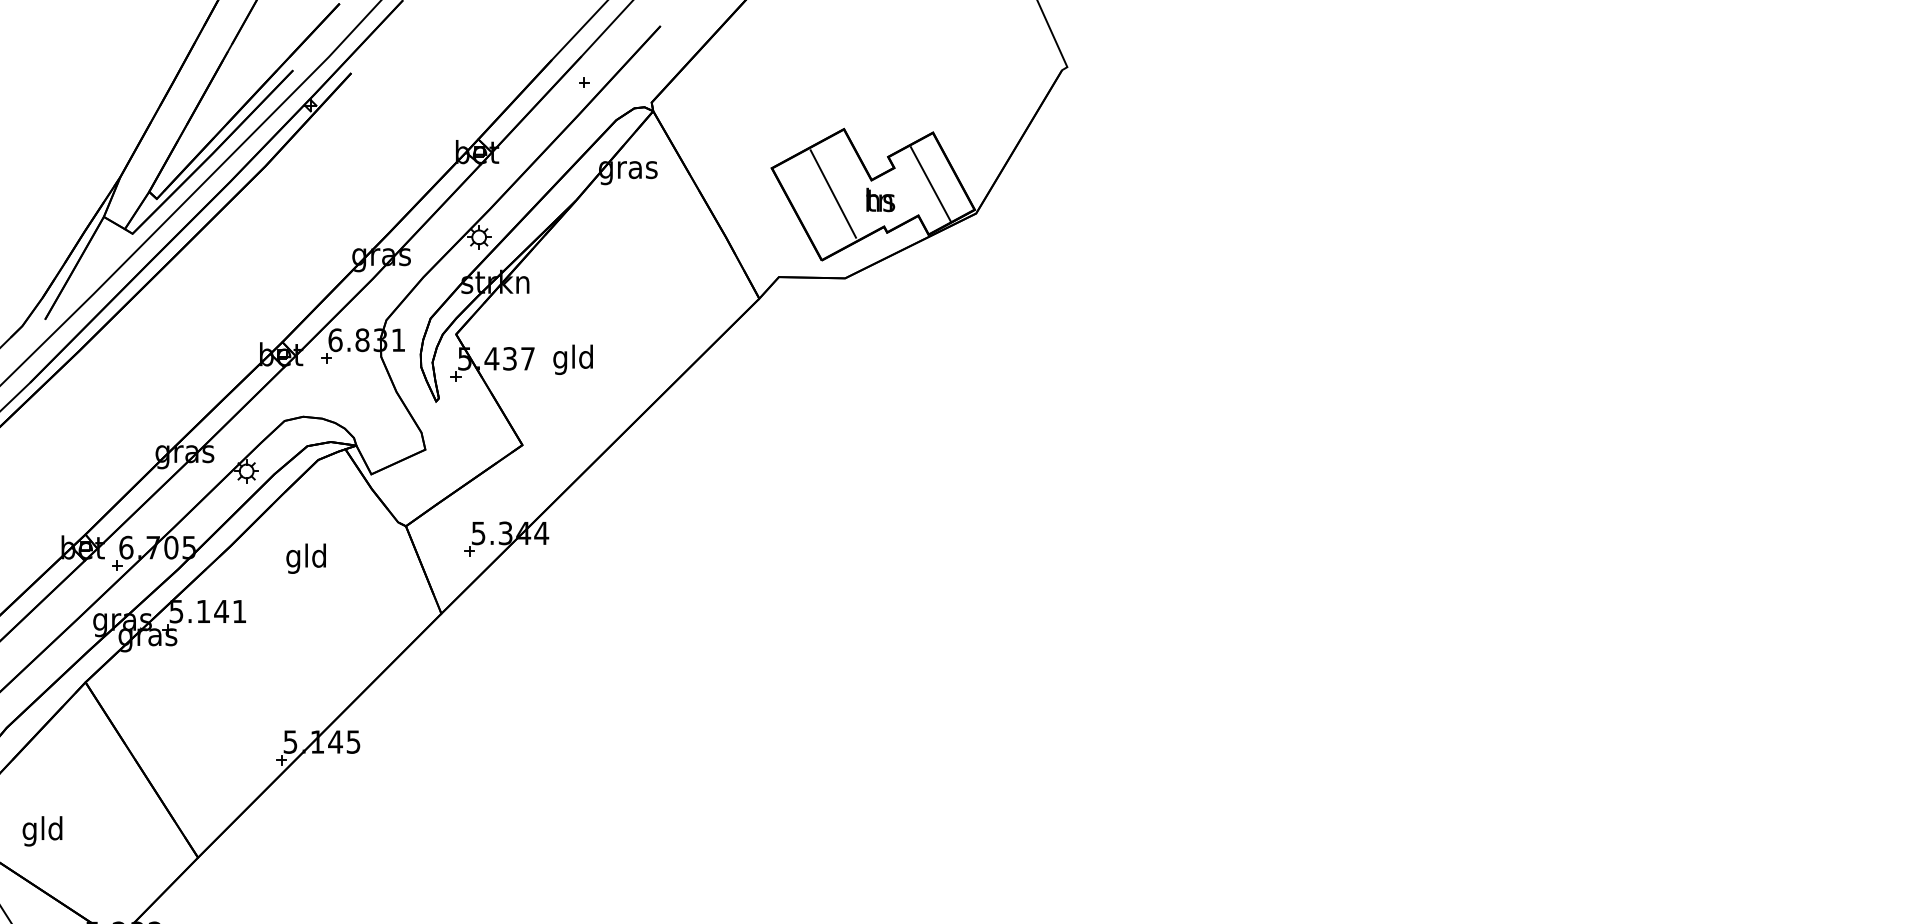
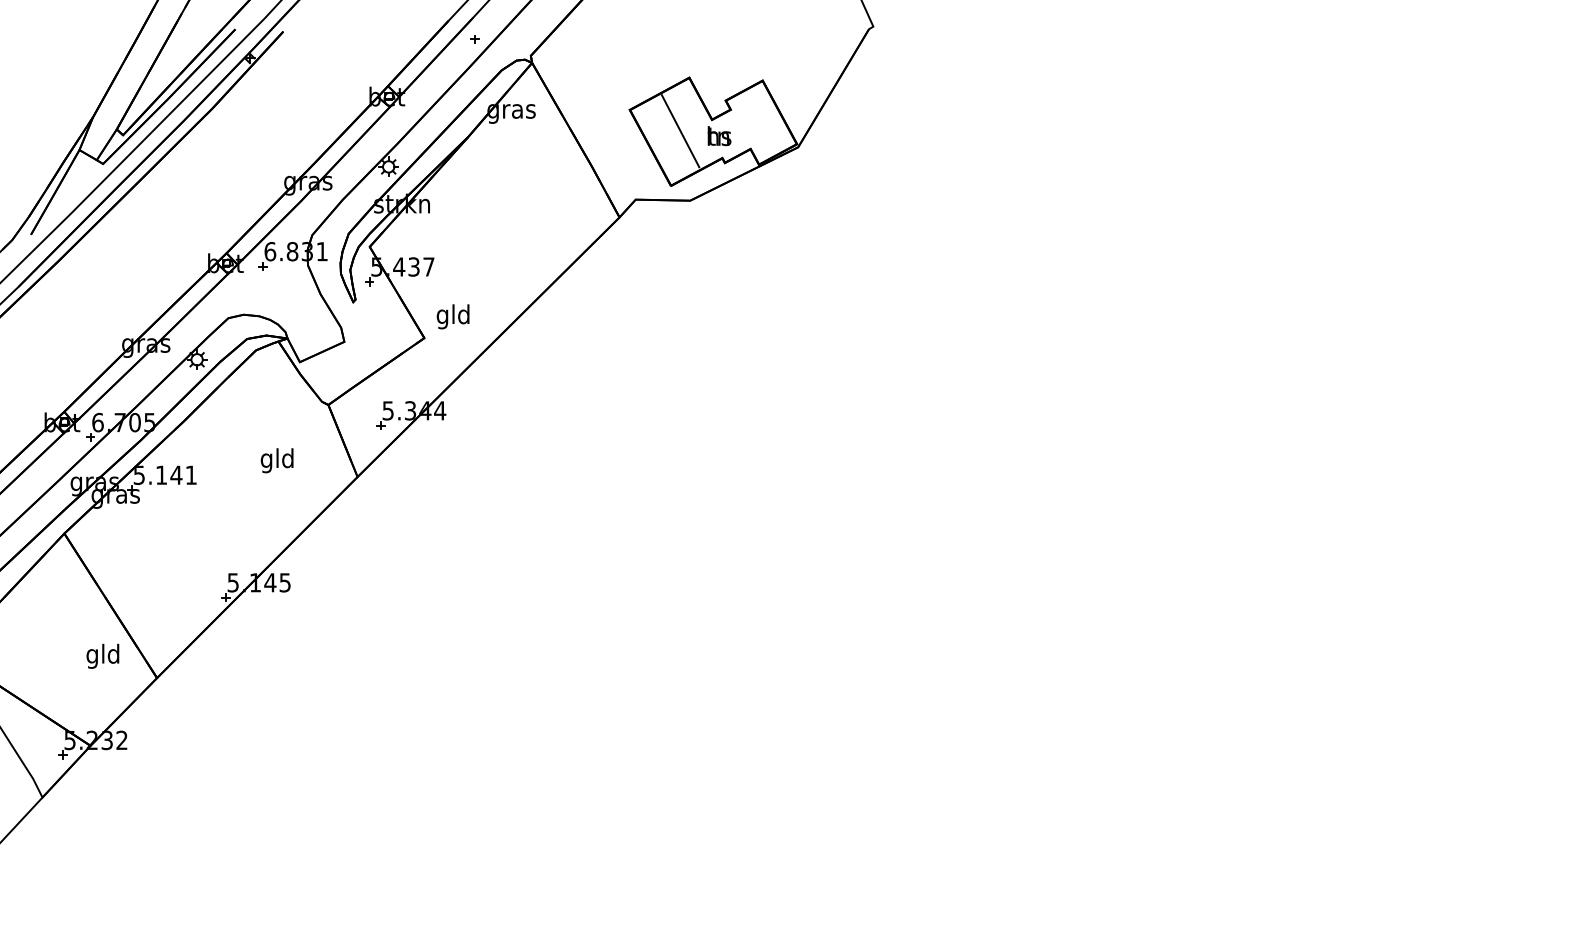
line: (930, 183) -> (760, 122), removed
text: (572, 359) -> (452, 316), moved
text: (305, 558) -> (276, 460), moved
text: (42, 830) -> (102, 655), moved

